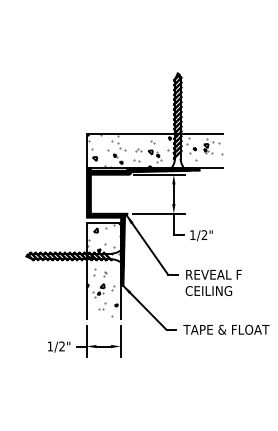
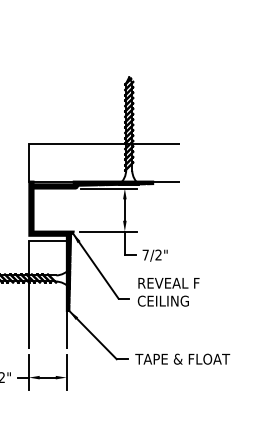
hatch: (154, 151) -> (103, 163), removed
text: (192, 234) -> (145, 254), 1/2" -> 7/2"
hatch: (103, 268) -> (47, 291), removed
text: (213, 282) -> (168, 291), moved

